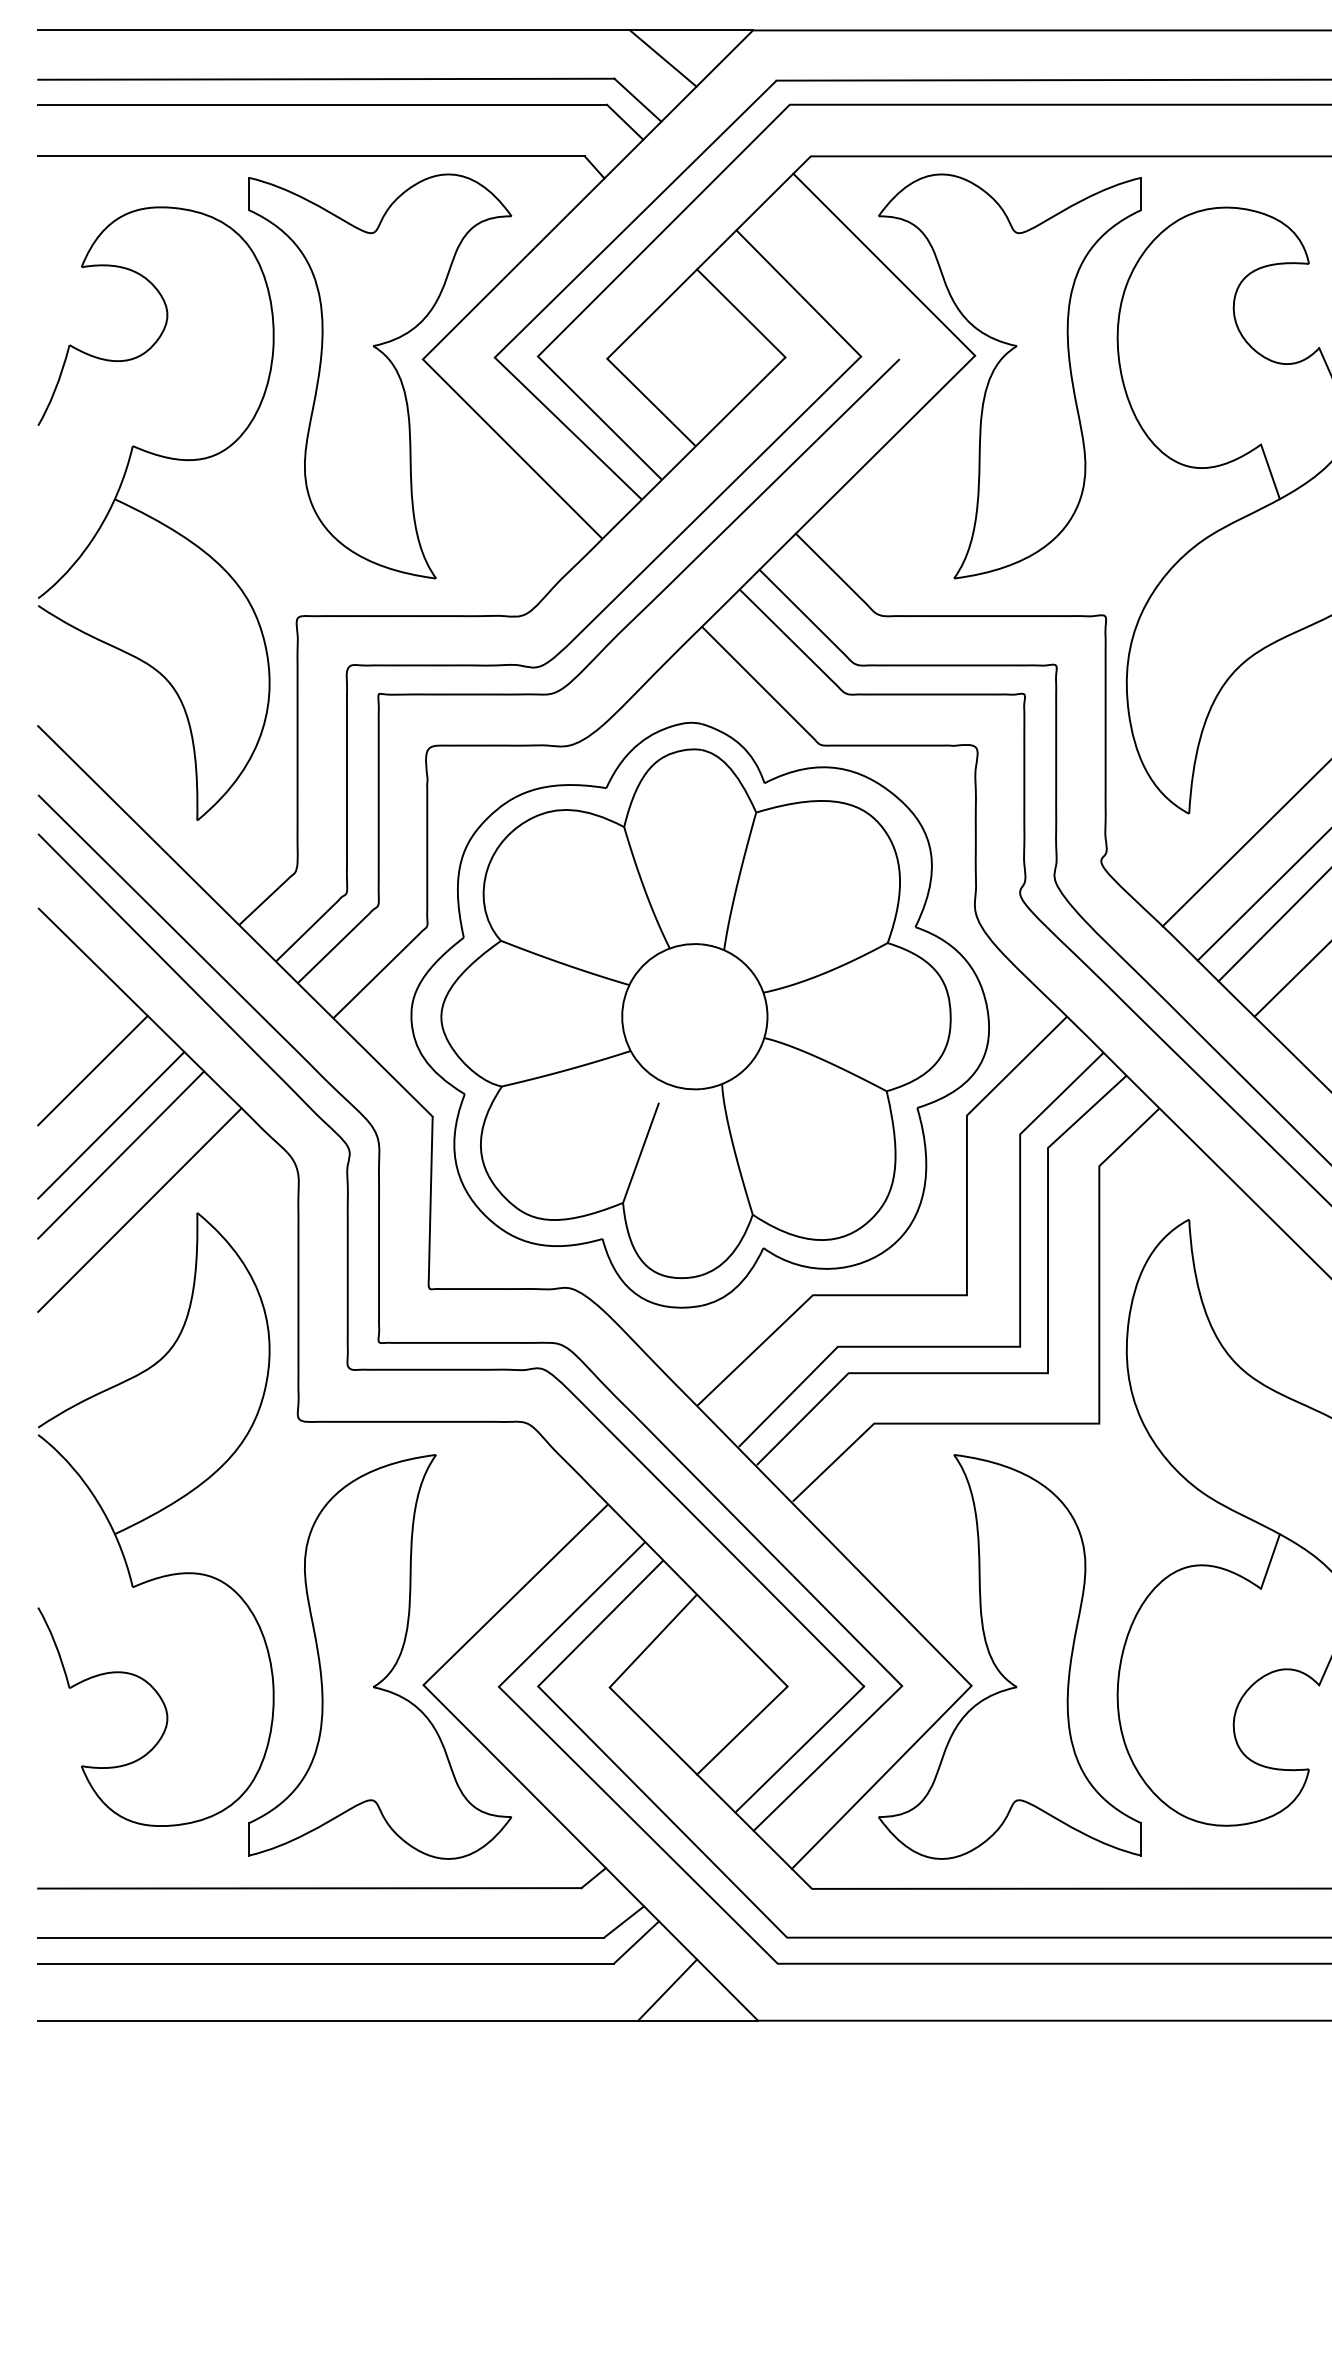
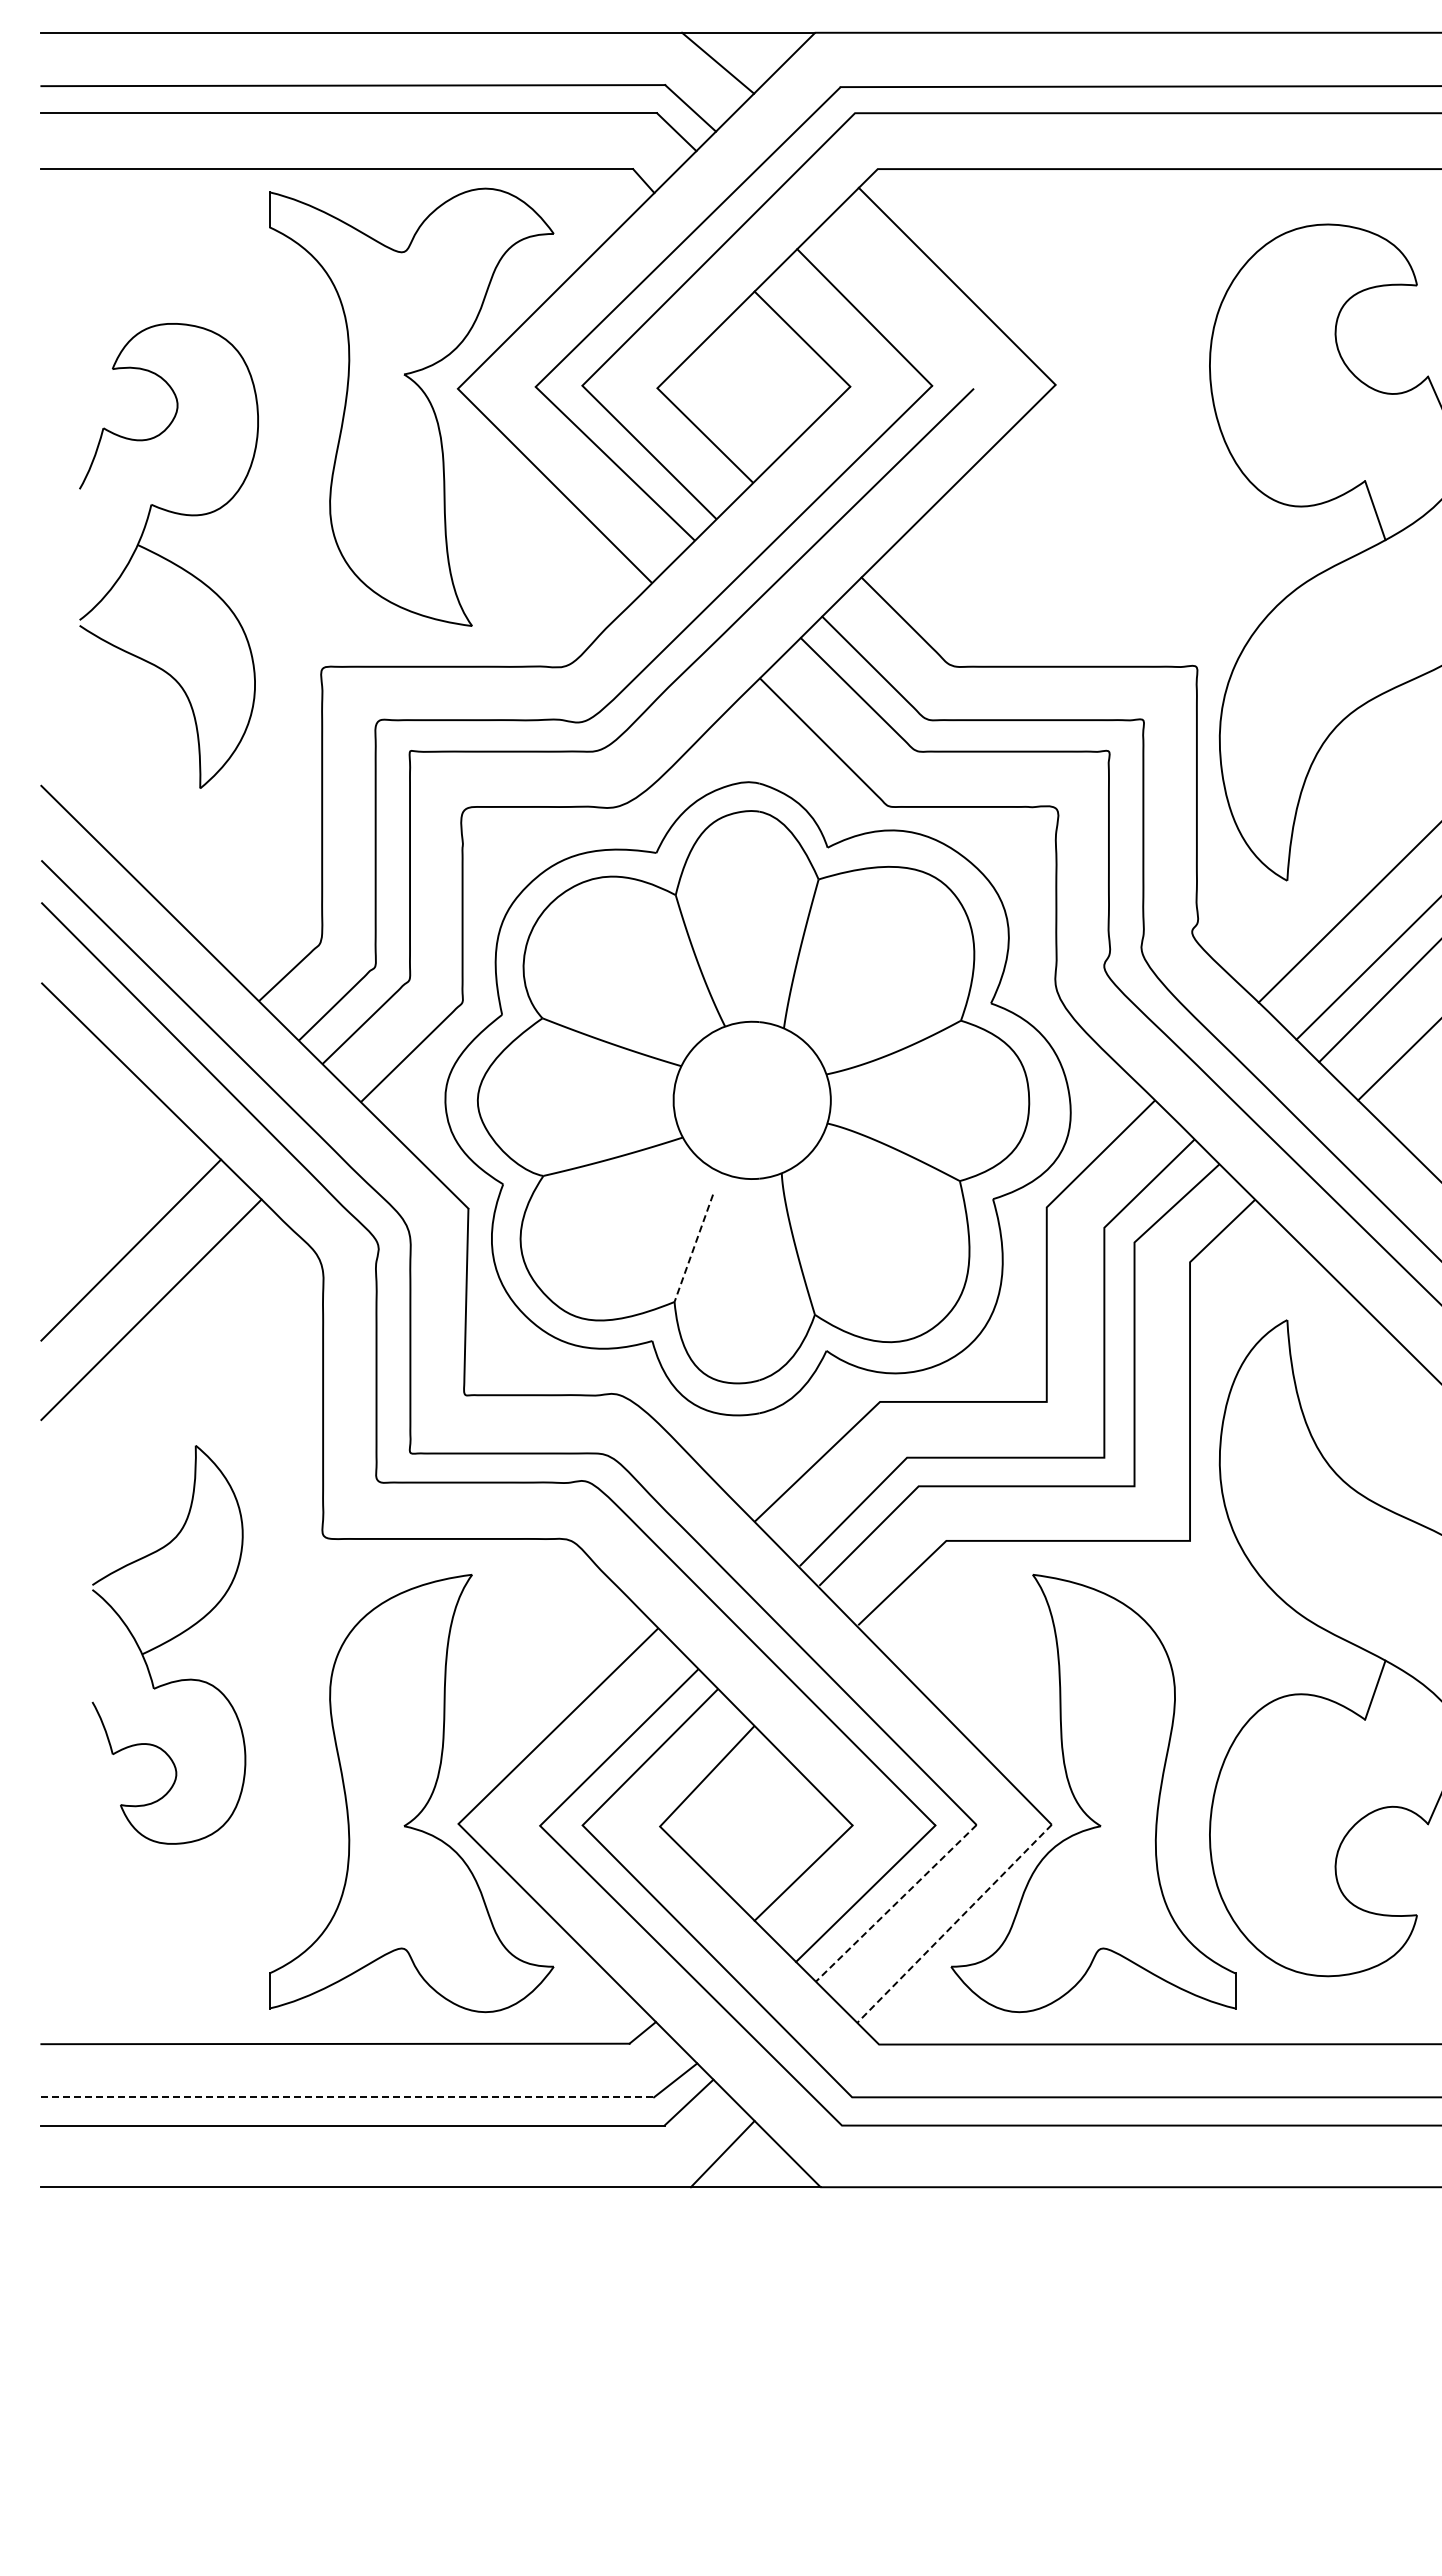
part: (1010, 375) -> (1093, 406), removed
part: (155, 513) -> (168, 555), size x0.7
line: (92, 1070) -> (100, 1158), removed
line: (111, 1124) -> (120, 1217), removed
line: (640, 1153) -> (693, 1248), solid -> dashed
part: (155, 1519) -> (168, 1644), size x0.6
line: (827, 1758) -> (895, 1903), solid -> dashed
line: (881, 1777) -> (954, 1923), solid -> dashed
line: (321, 1937) -> (348, 2097), solid -> dashed

